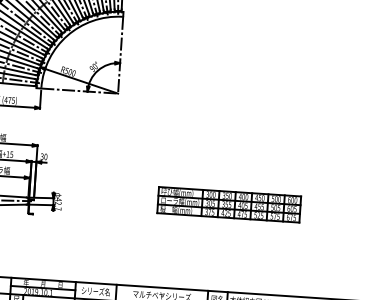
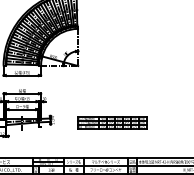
part: (229, 203) -> (112, 122), moved

